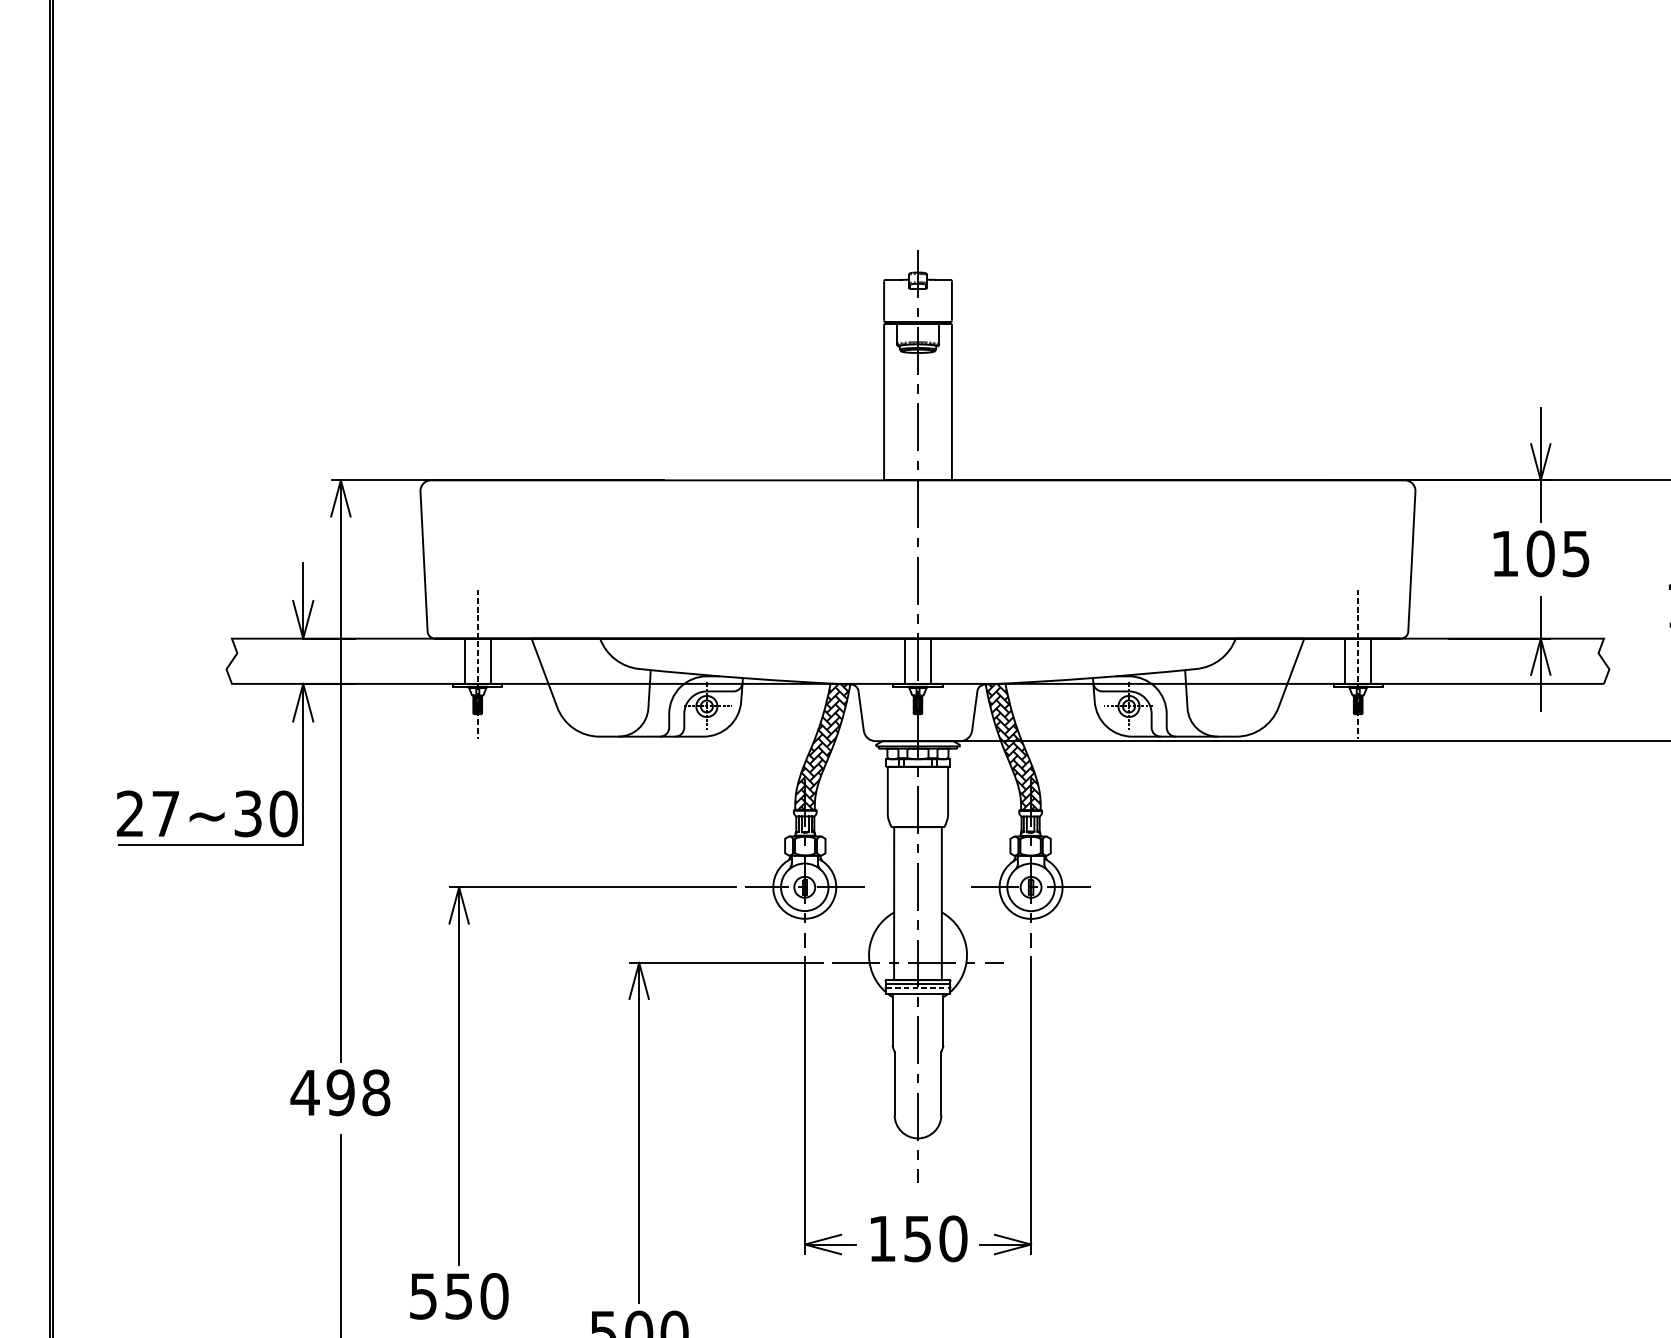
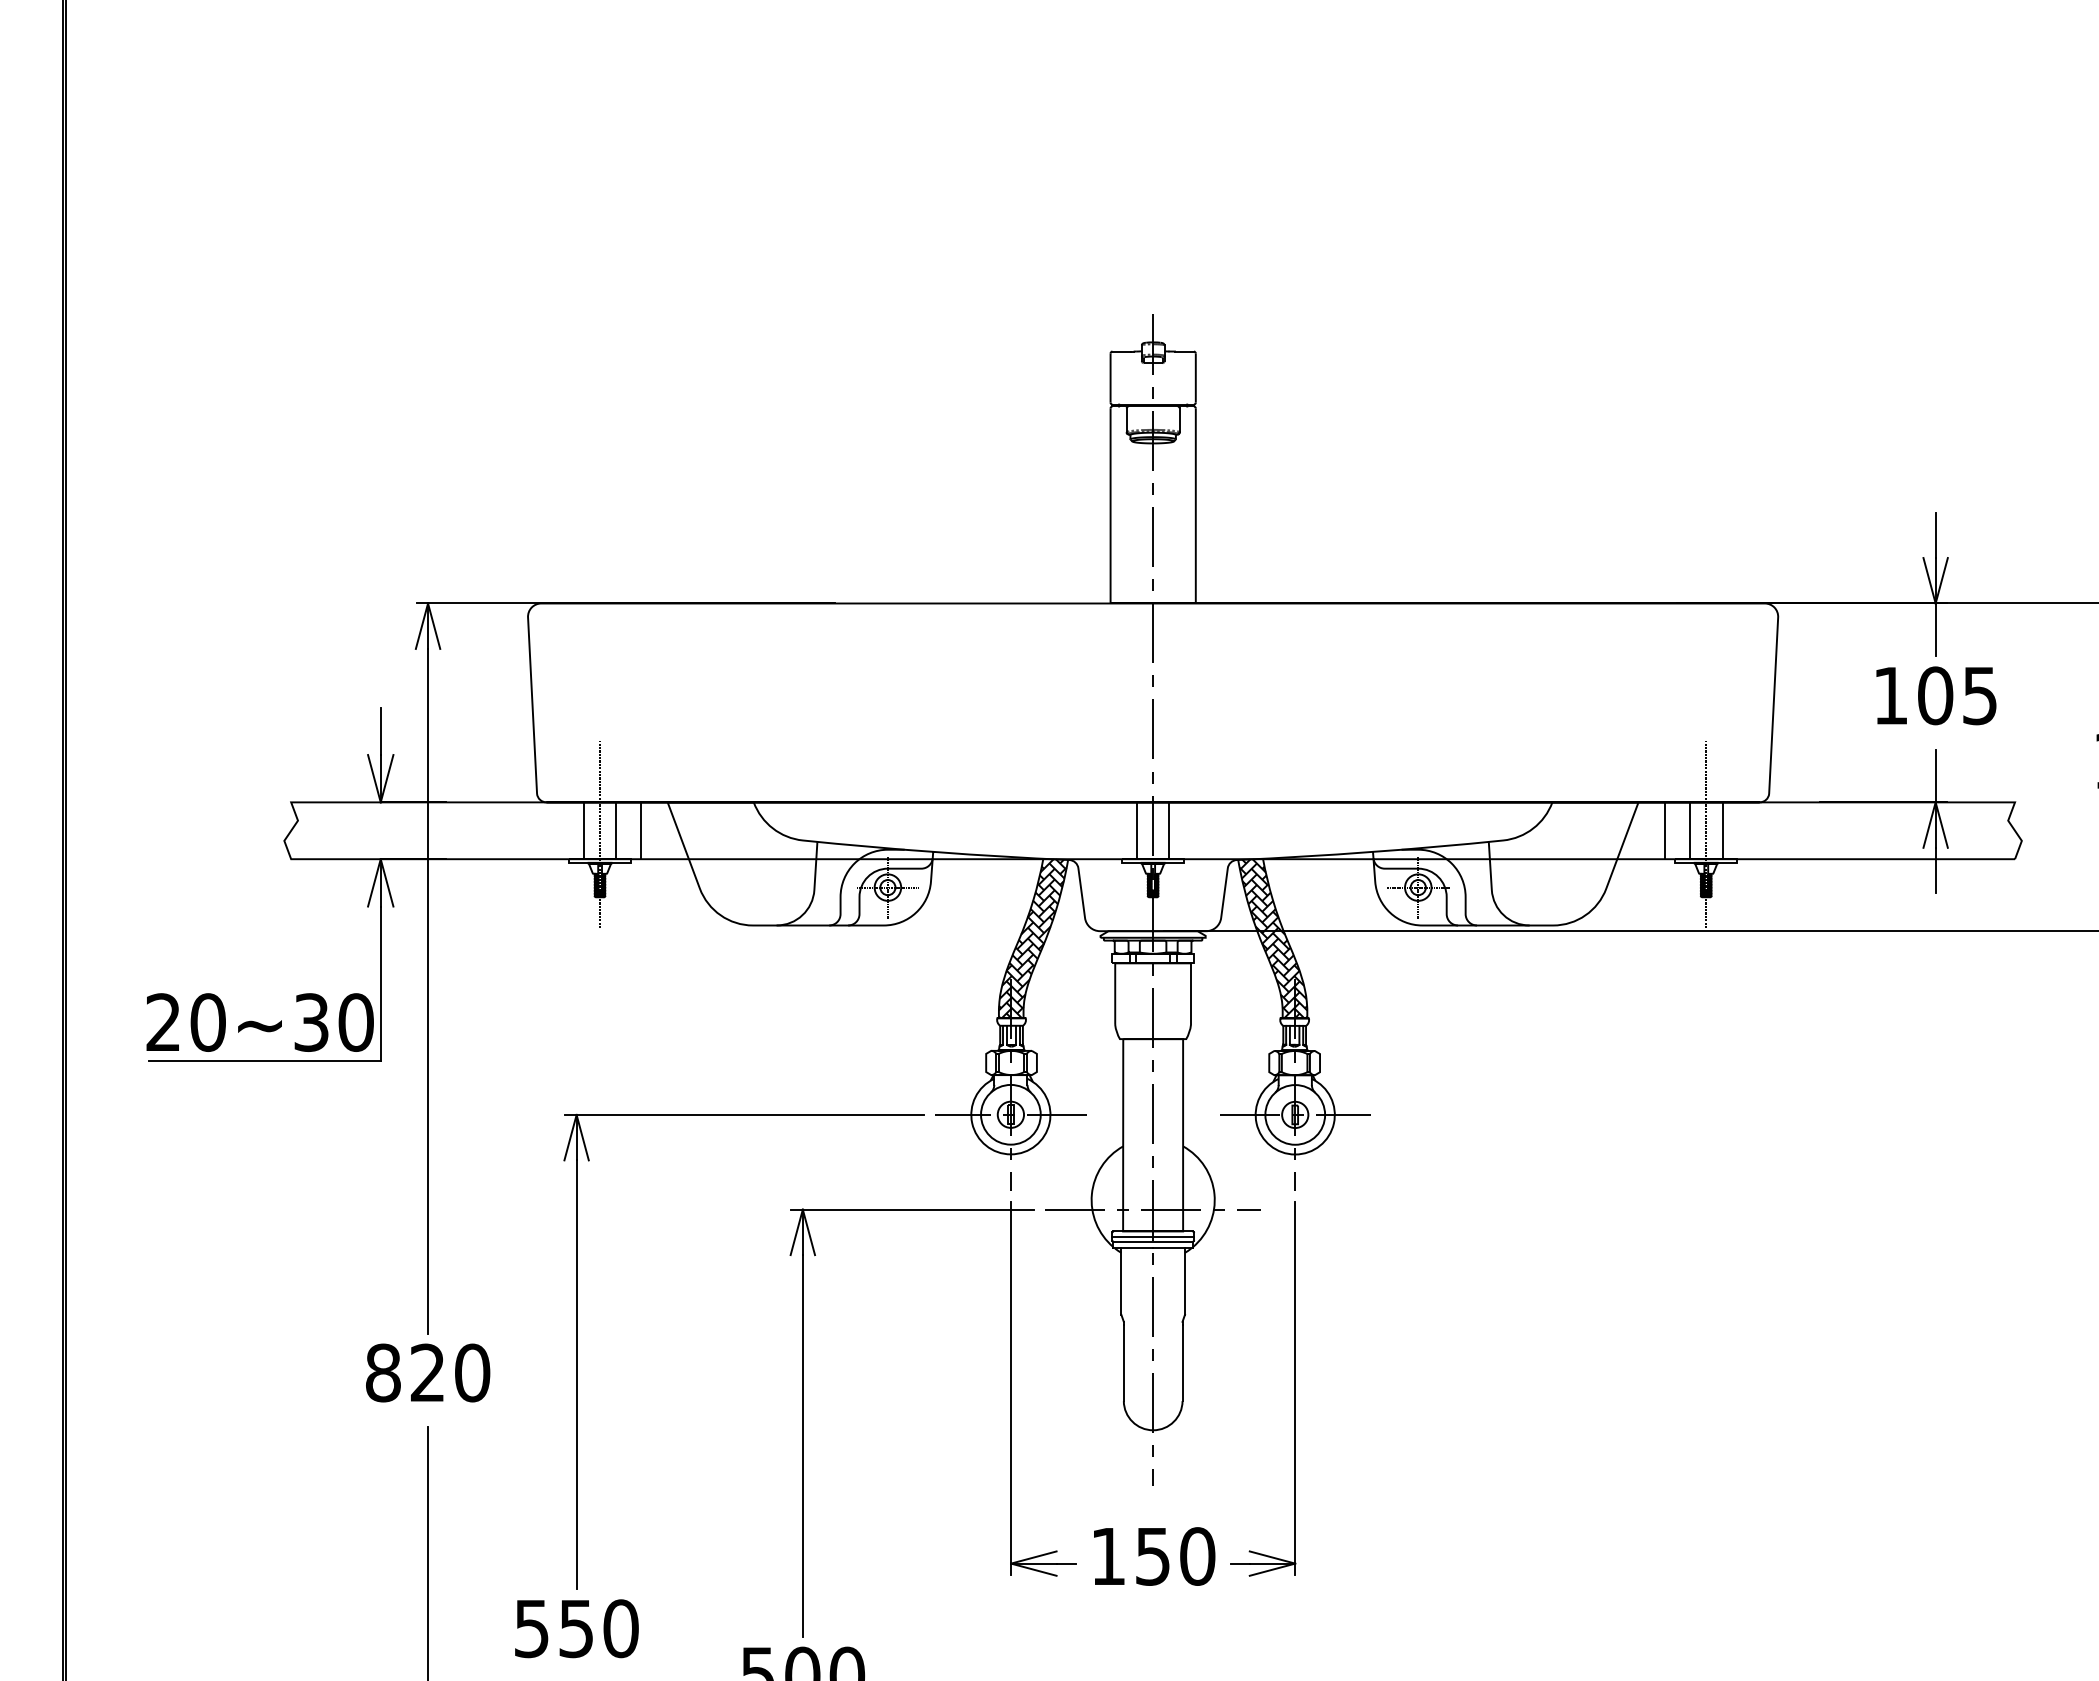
line: (510, 661) -> (641, 830), added
line: (1324, 661) -> (1664, 830), added
text: (165, 813) -> (207, 1022), 27~30 -> 20~30
line: (918, 988) -> (1153, 1241), dashed -> solid
text: (340, 1092) -> (427, 1372), 498 -> 820

